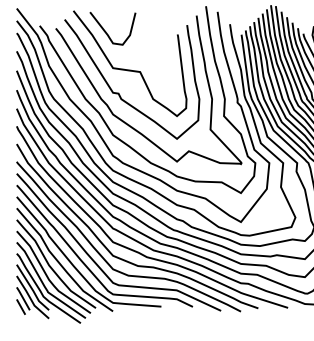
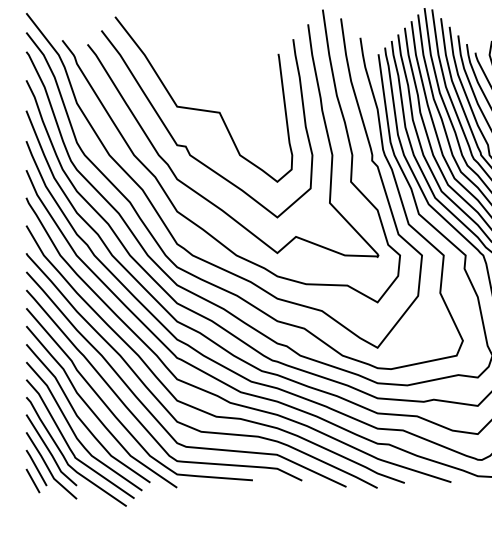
curve: (106, 31) -> (166, 49), removed

